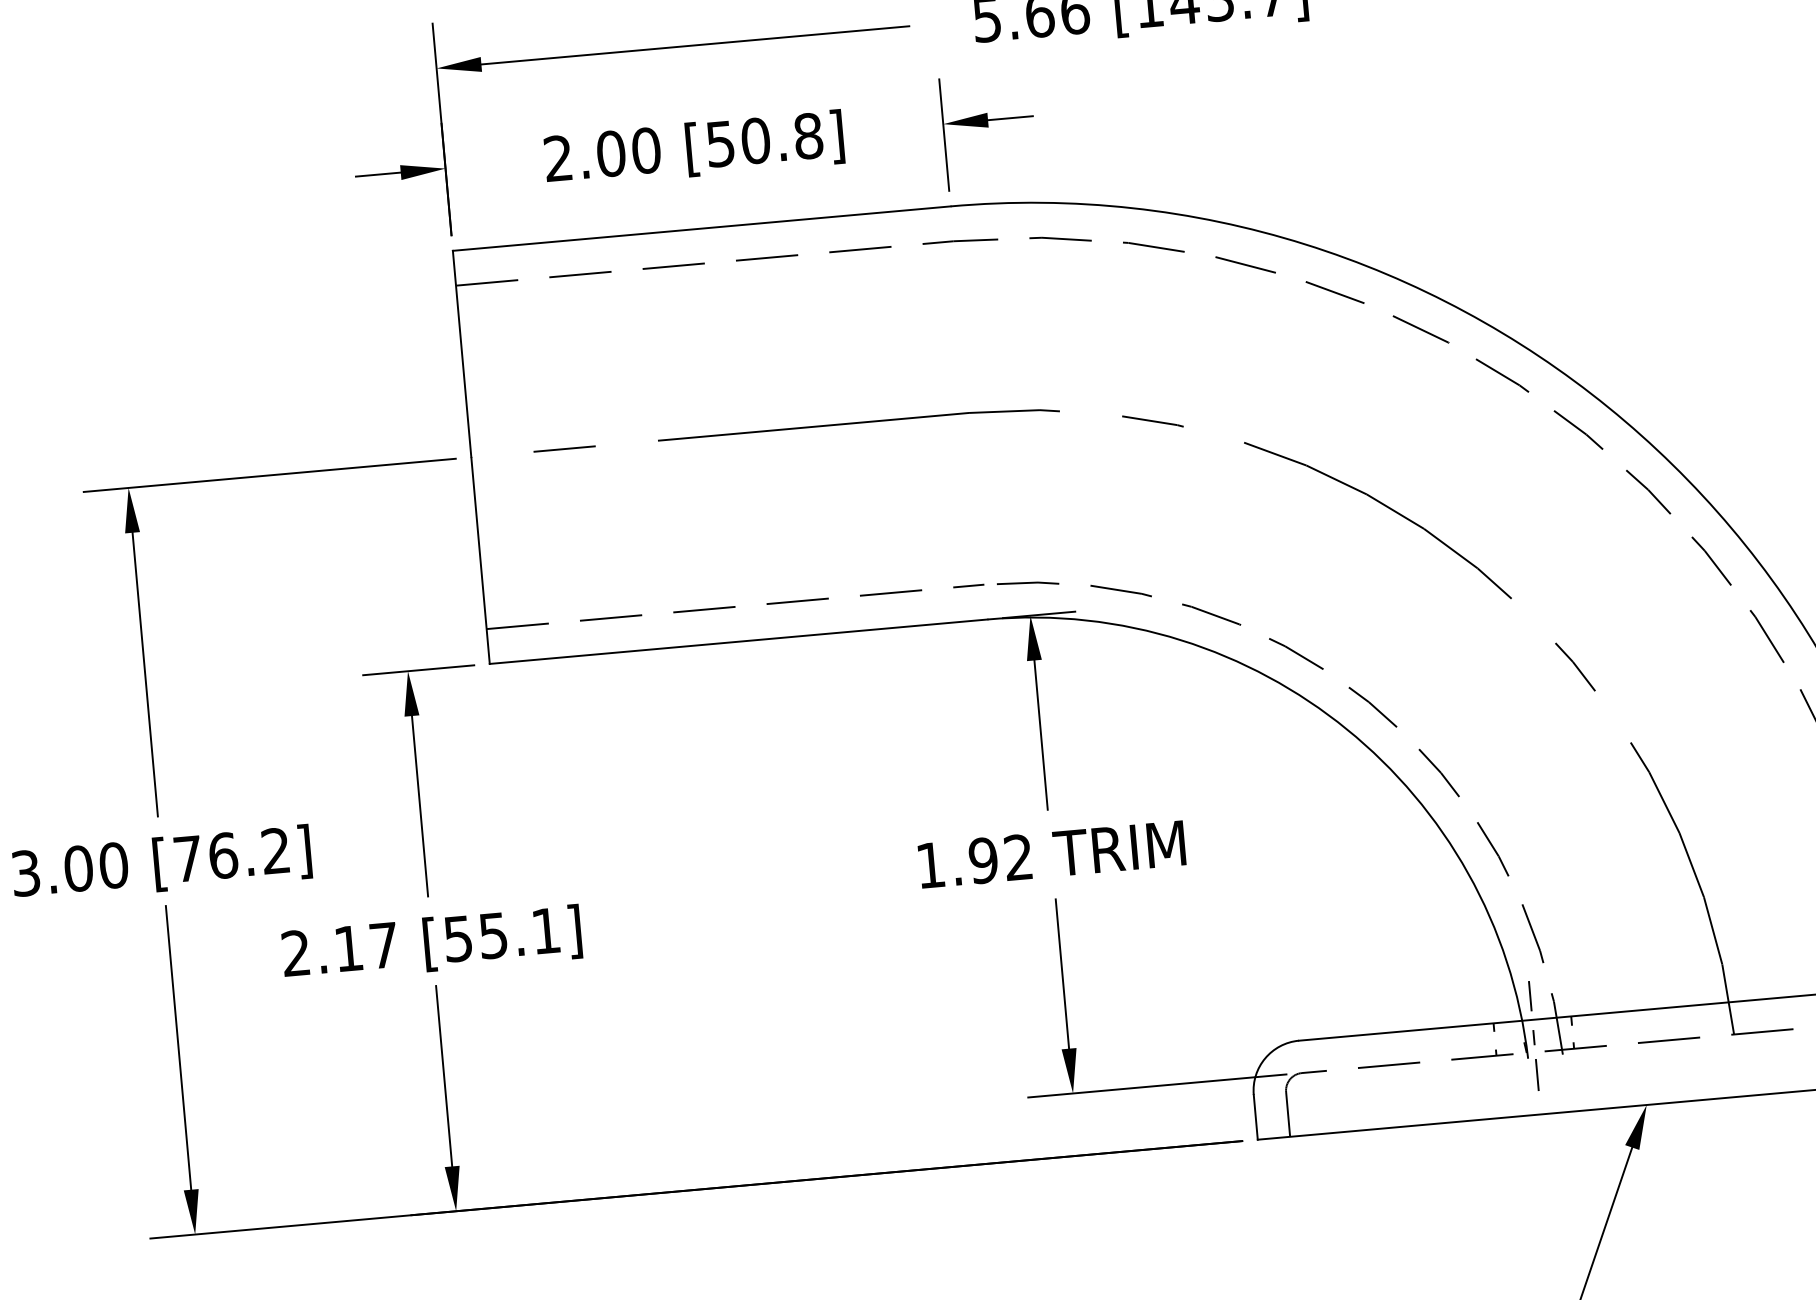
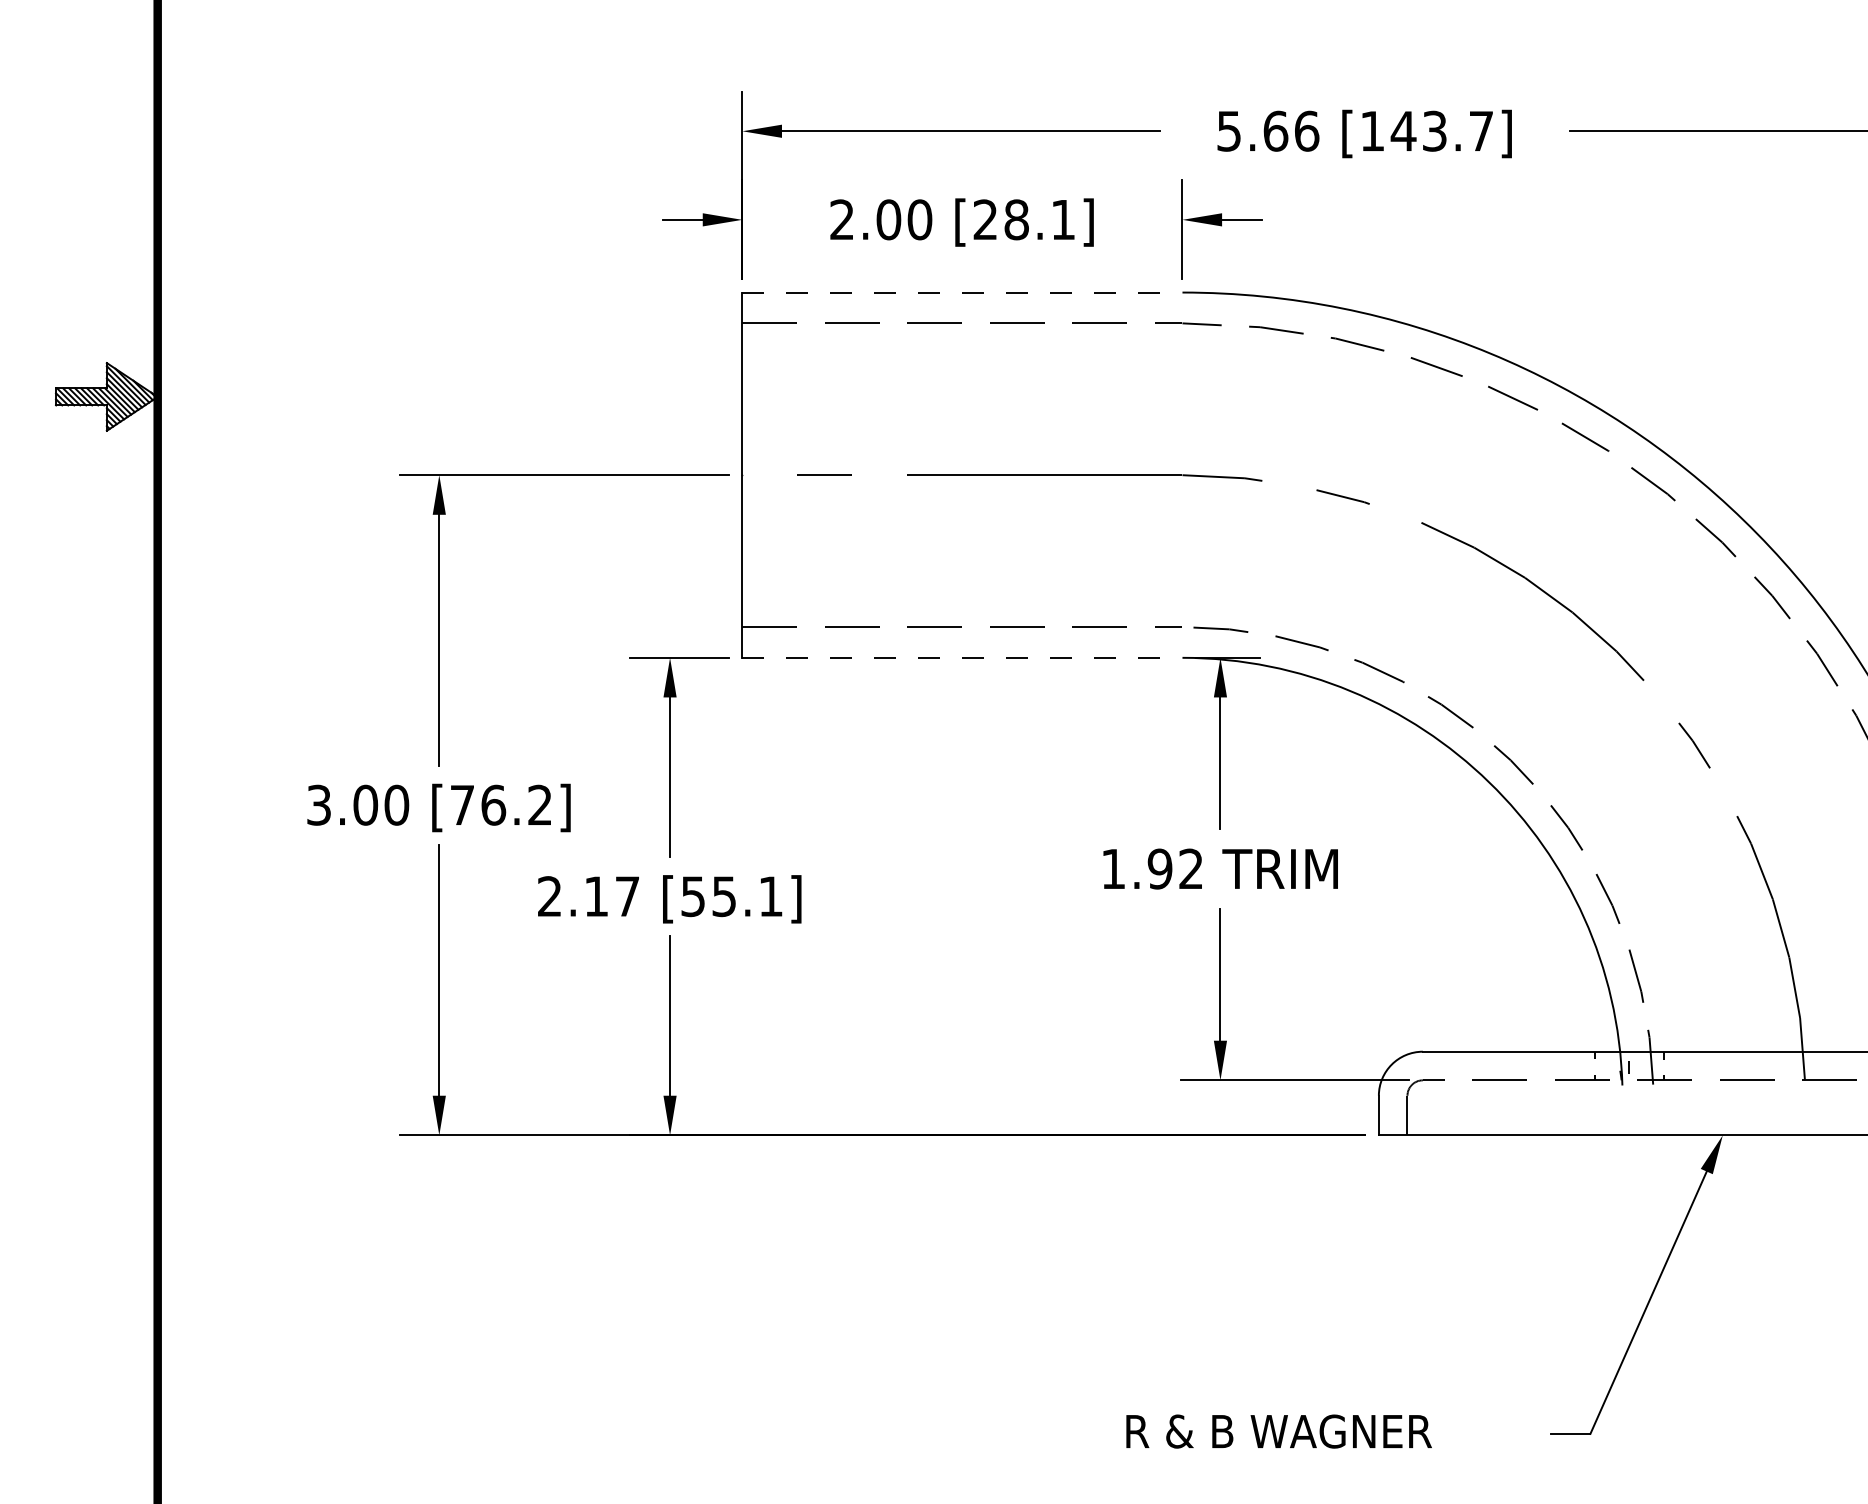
text: (764, 139) -> (1024, 219), [50.8] -> [28.1]
line: (701, 228) -> (962, 292), solid -> dashed
line: (738, 641) -> (962, 657), solid -> dashed
line: (1529, 995) -> (1628, 1030), removed
line: (1537, 1075) -> (1629, 1100), removed

